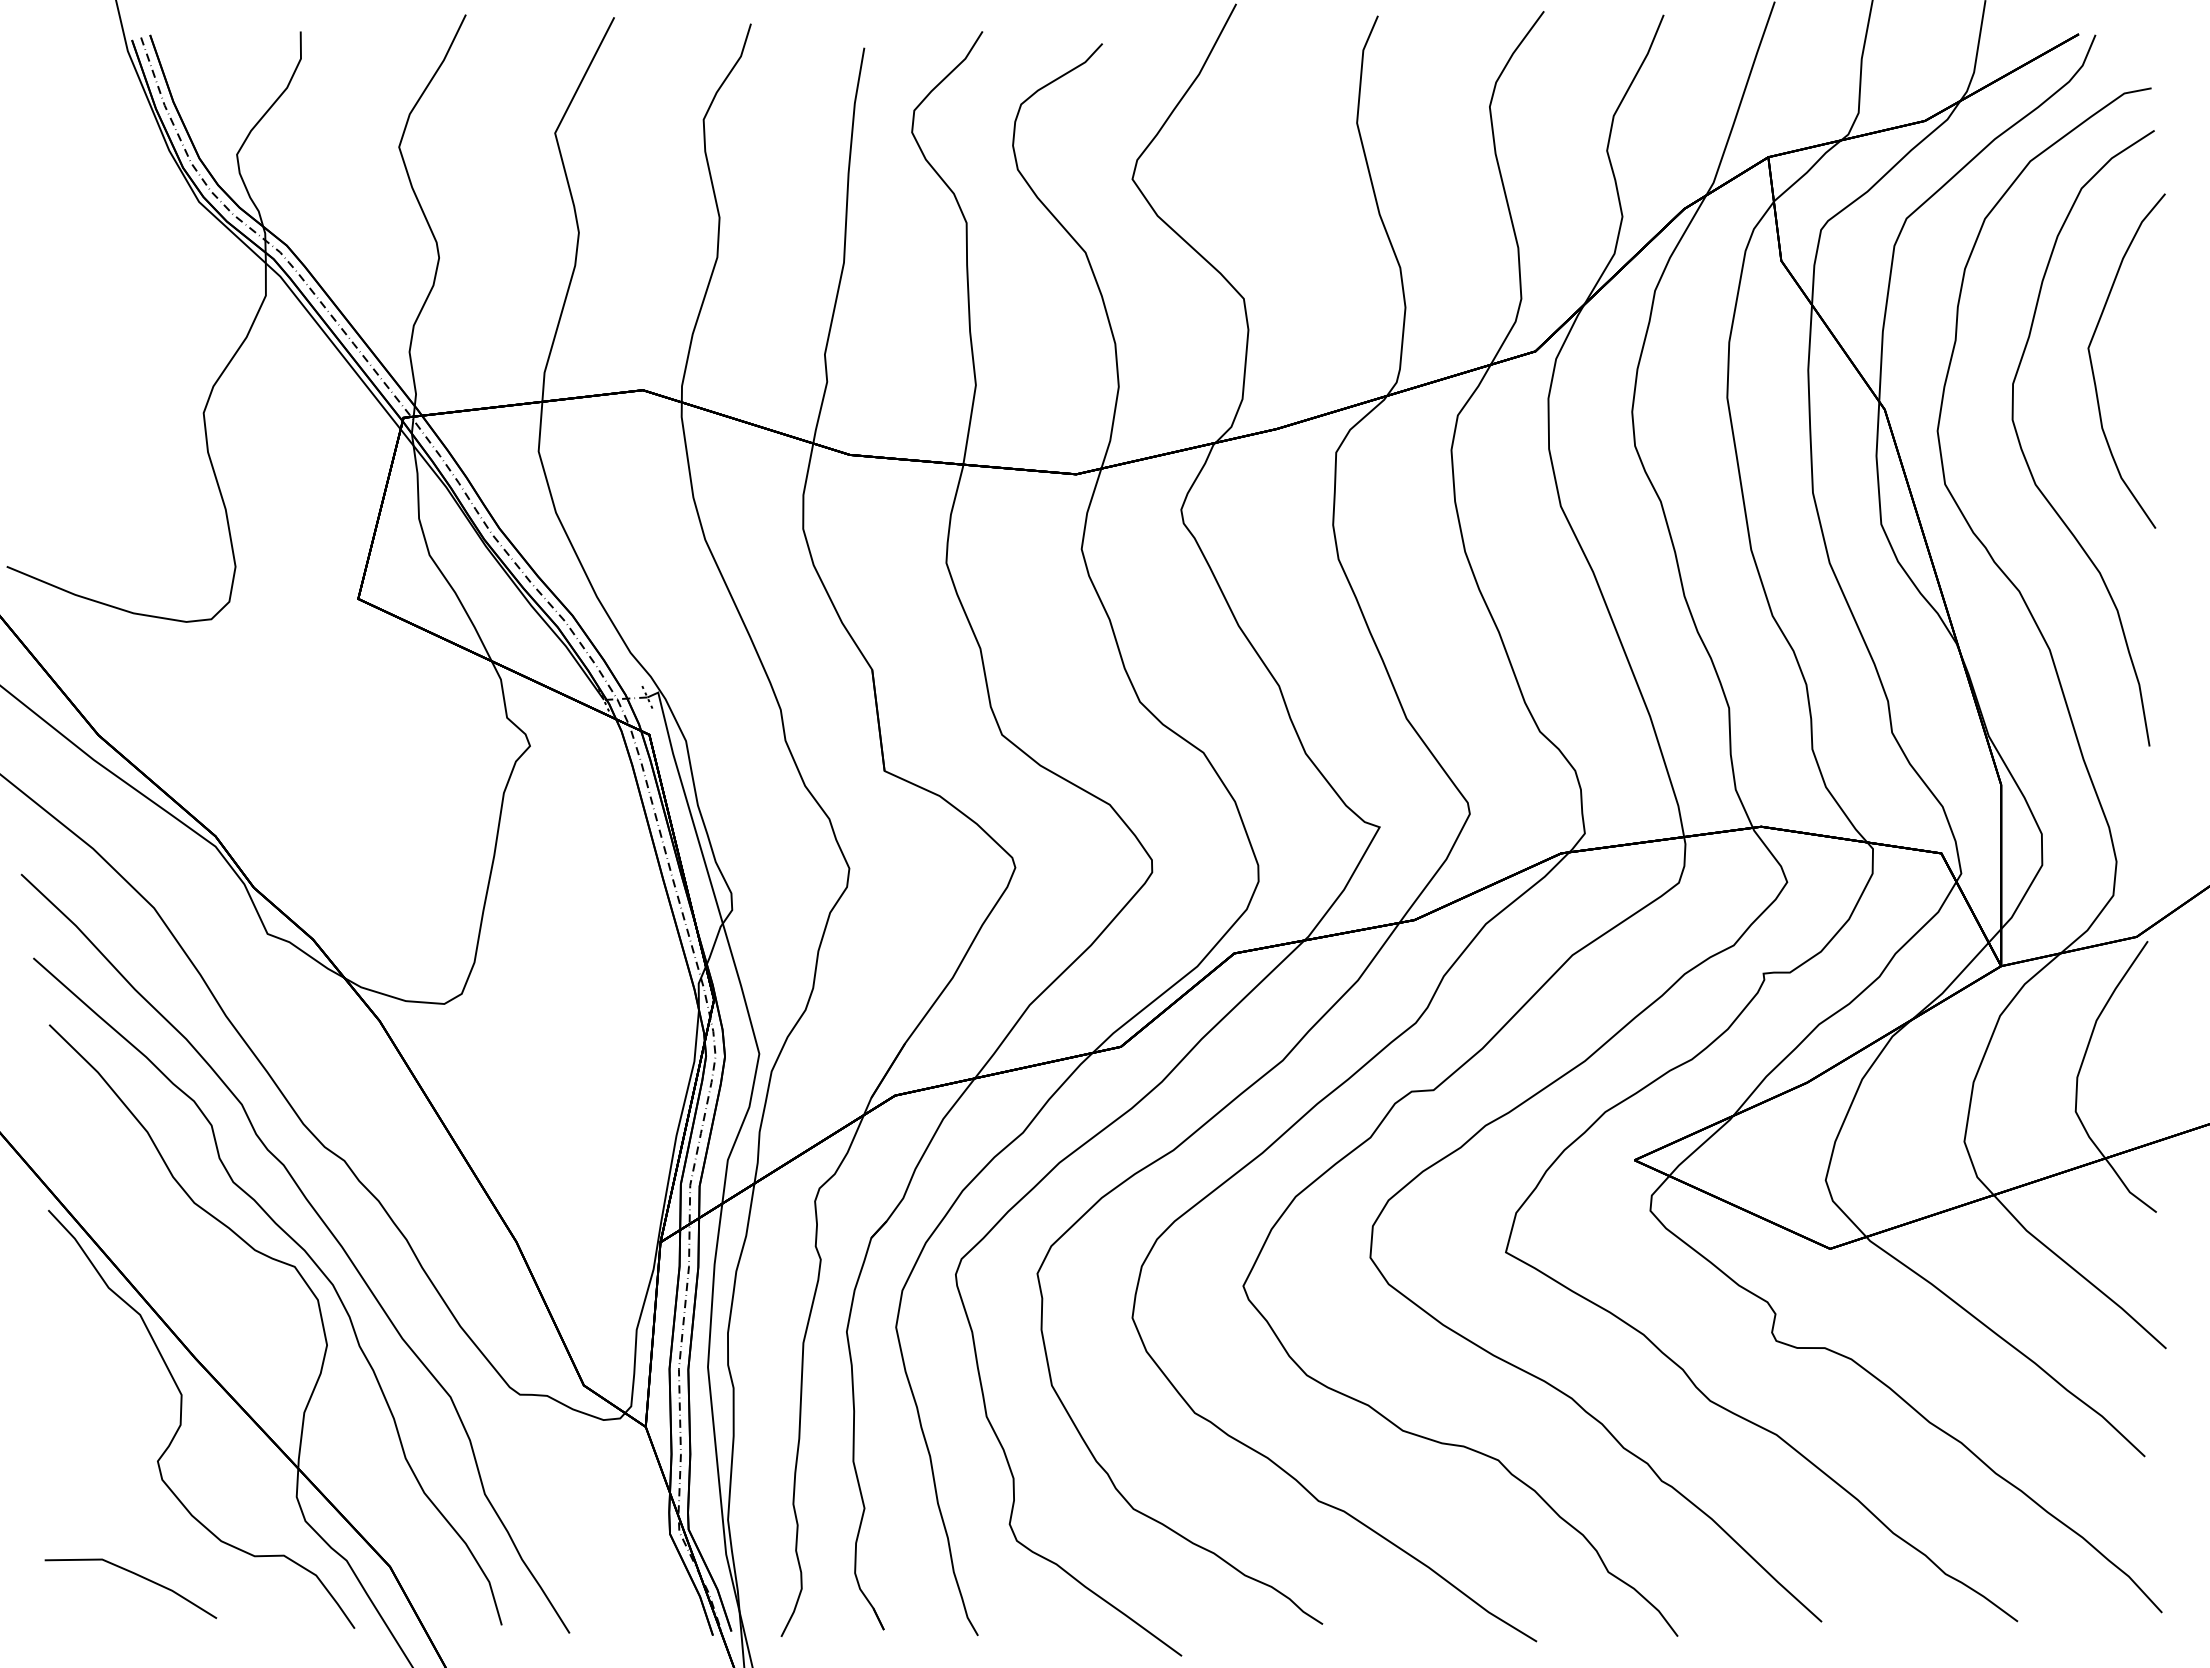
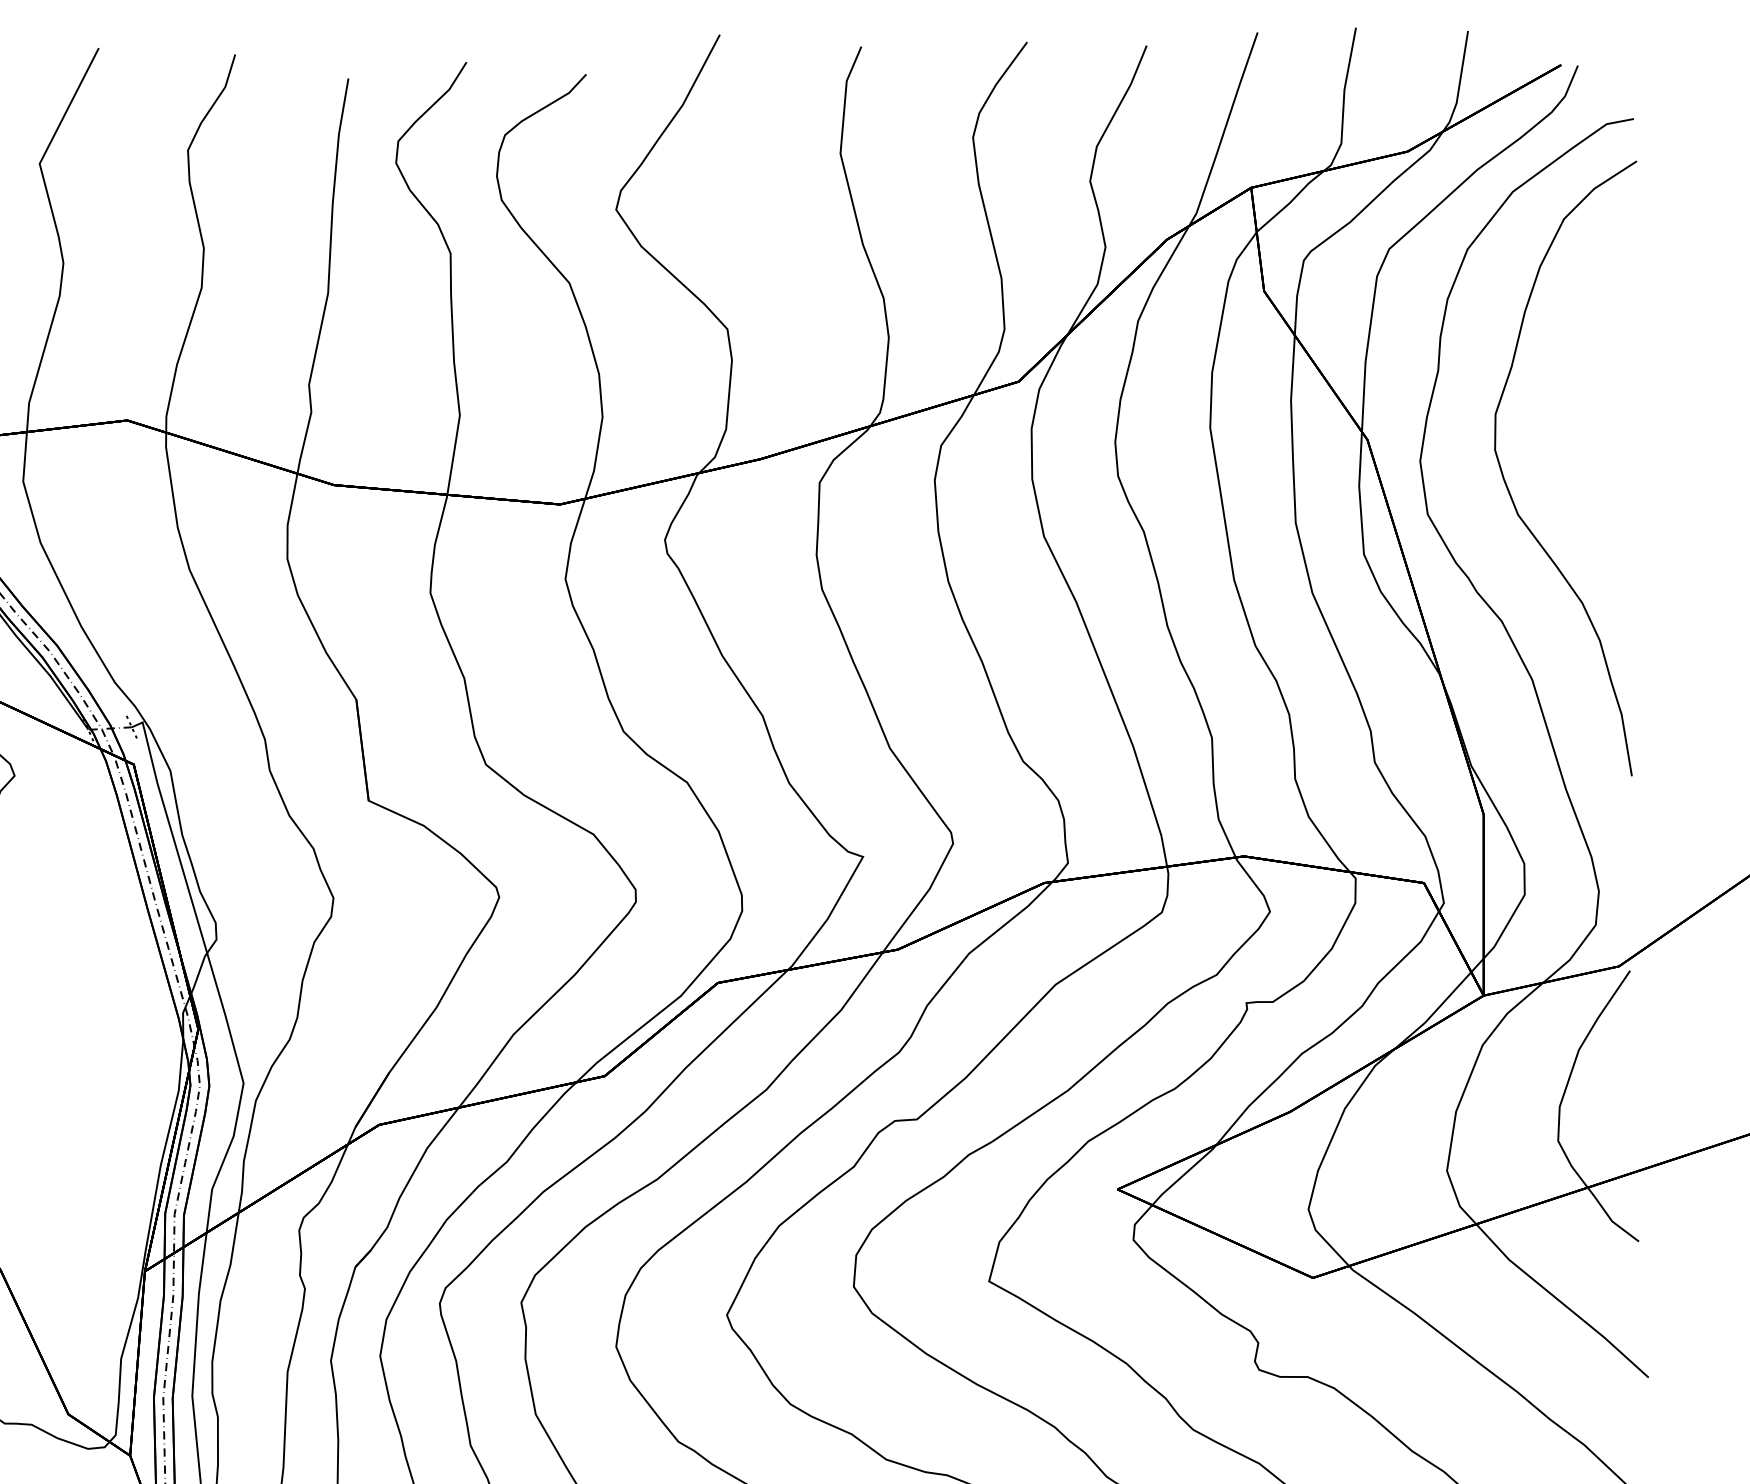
curve: (2093, 368) -> (1575, 398), removed

